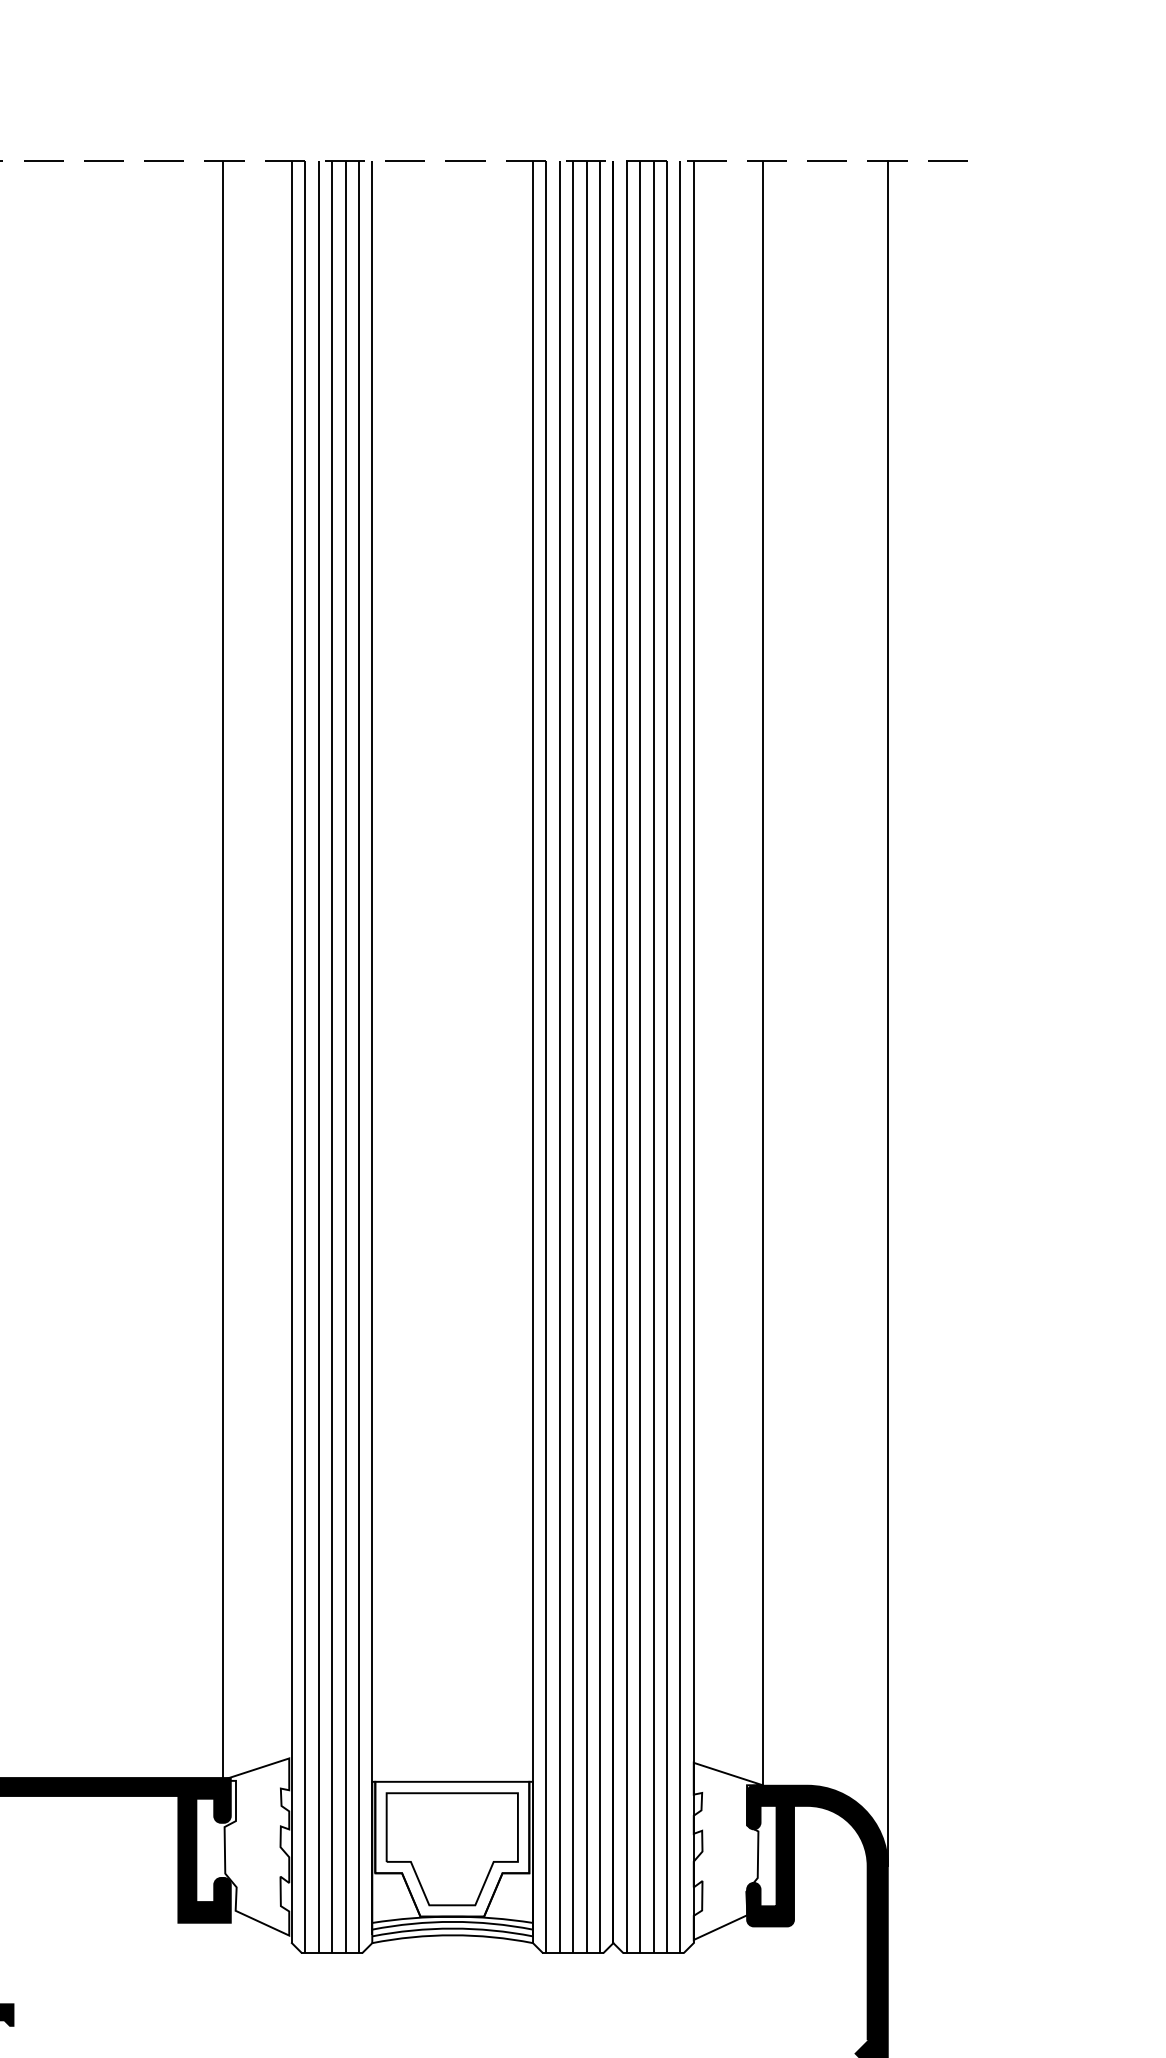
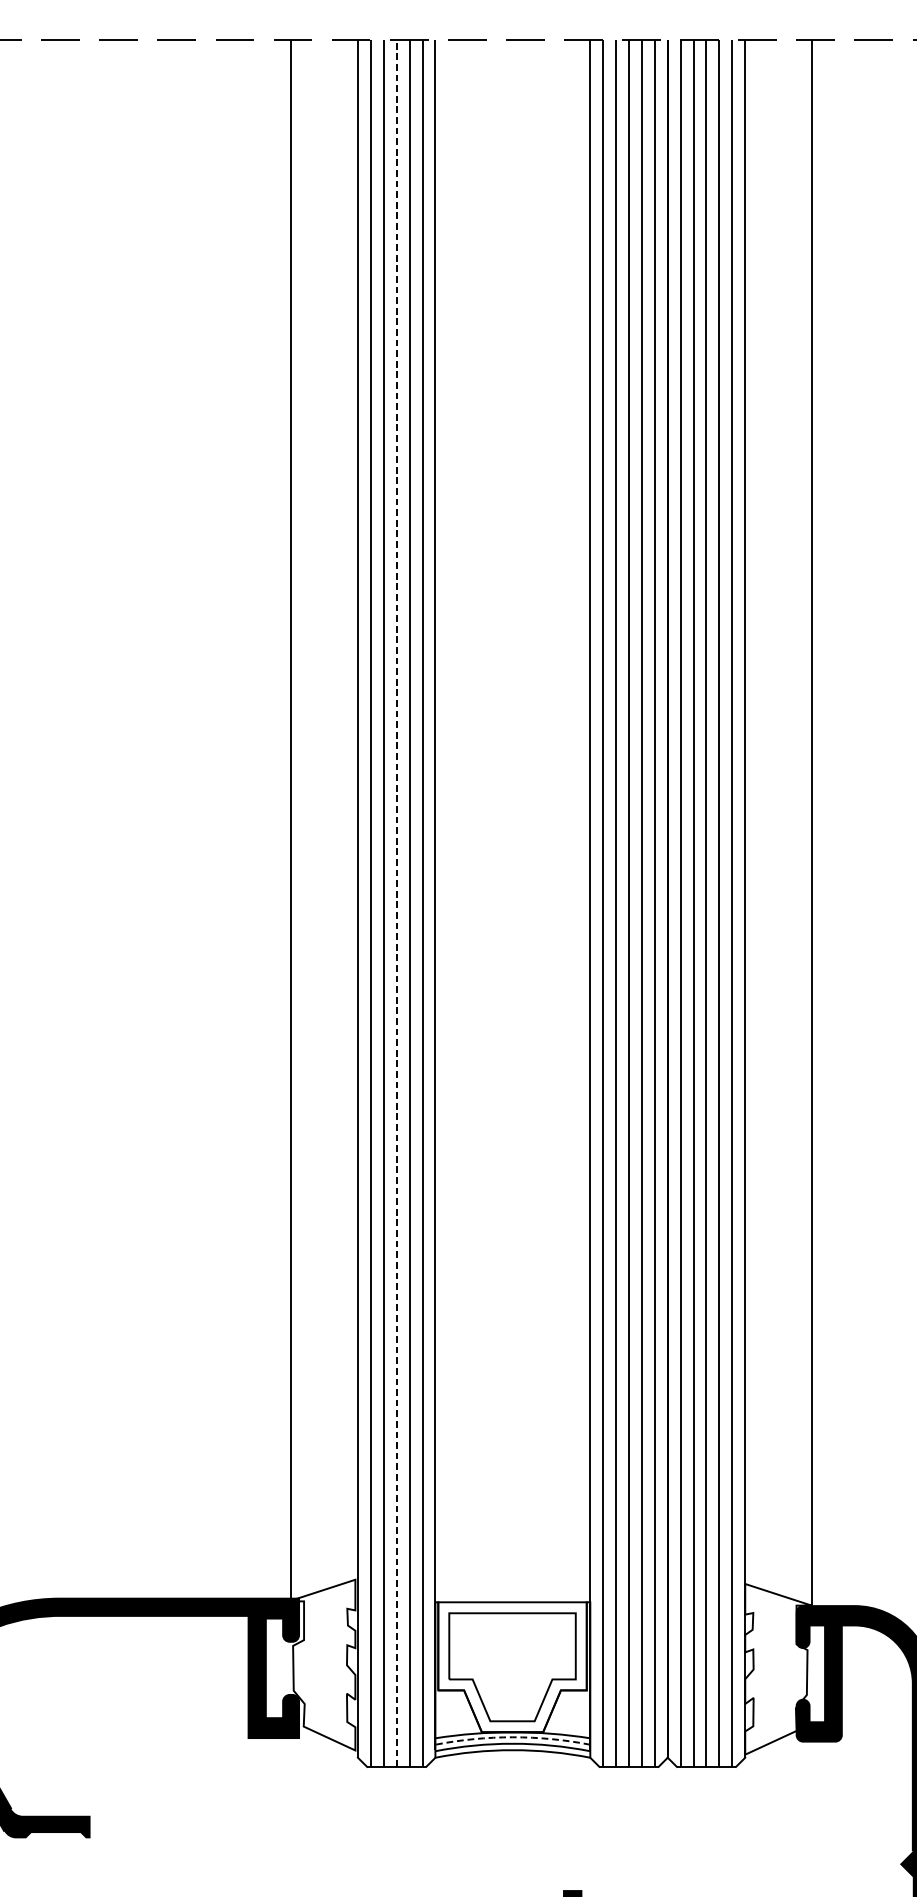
line: (332, 1056) -> (397, 903), solid -> dashed
arc: (452, 1921) -> (512, 1736), solid -> dashed

